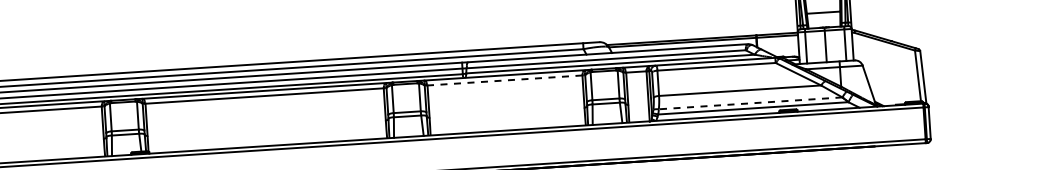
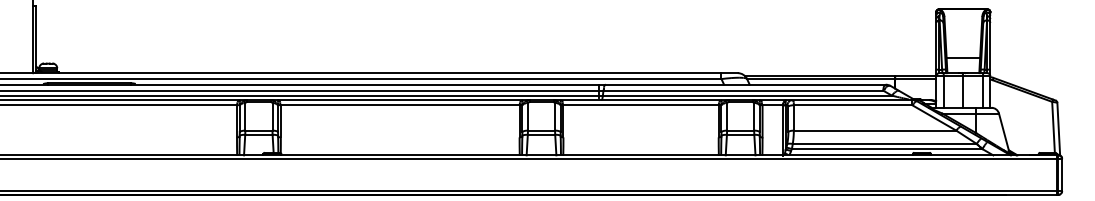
line: (505, 80) -> (641, 105), dashed -> solid
line: (750, 102) -> (884, 143), dashed -> solid

